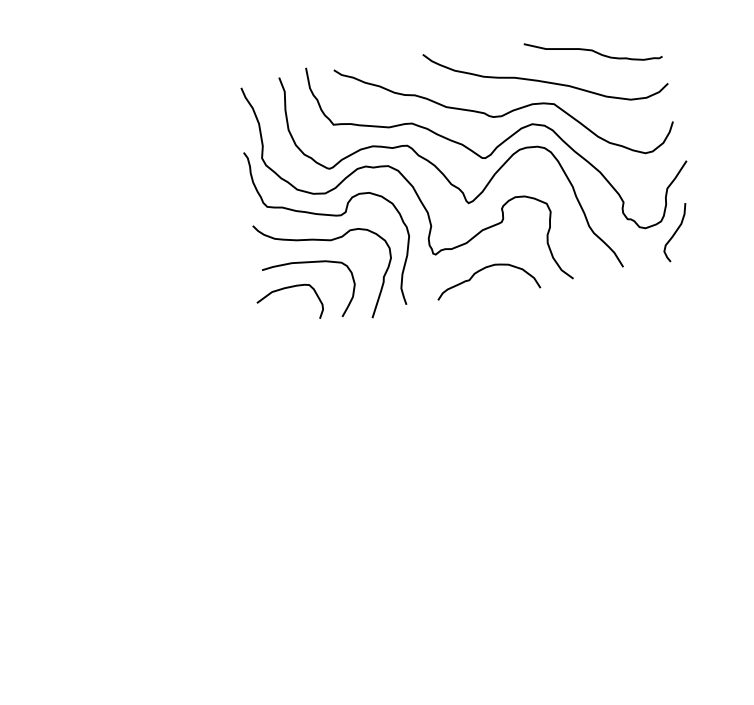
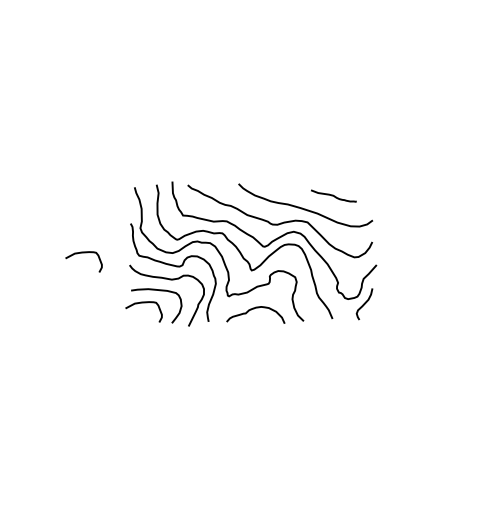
part: (592, 50) -> (333, 195), size x0.6
part: (168, 217) -> (83, 253), added

